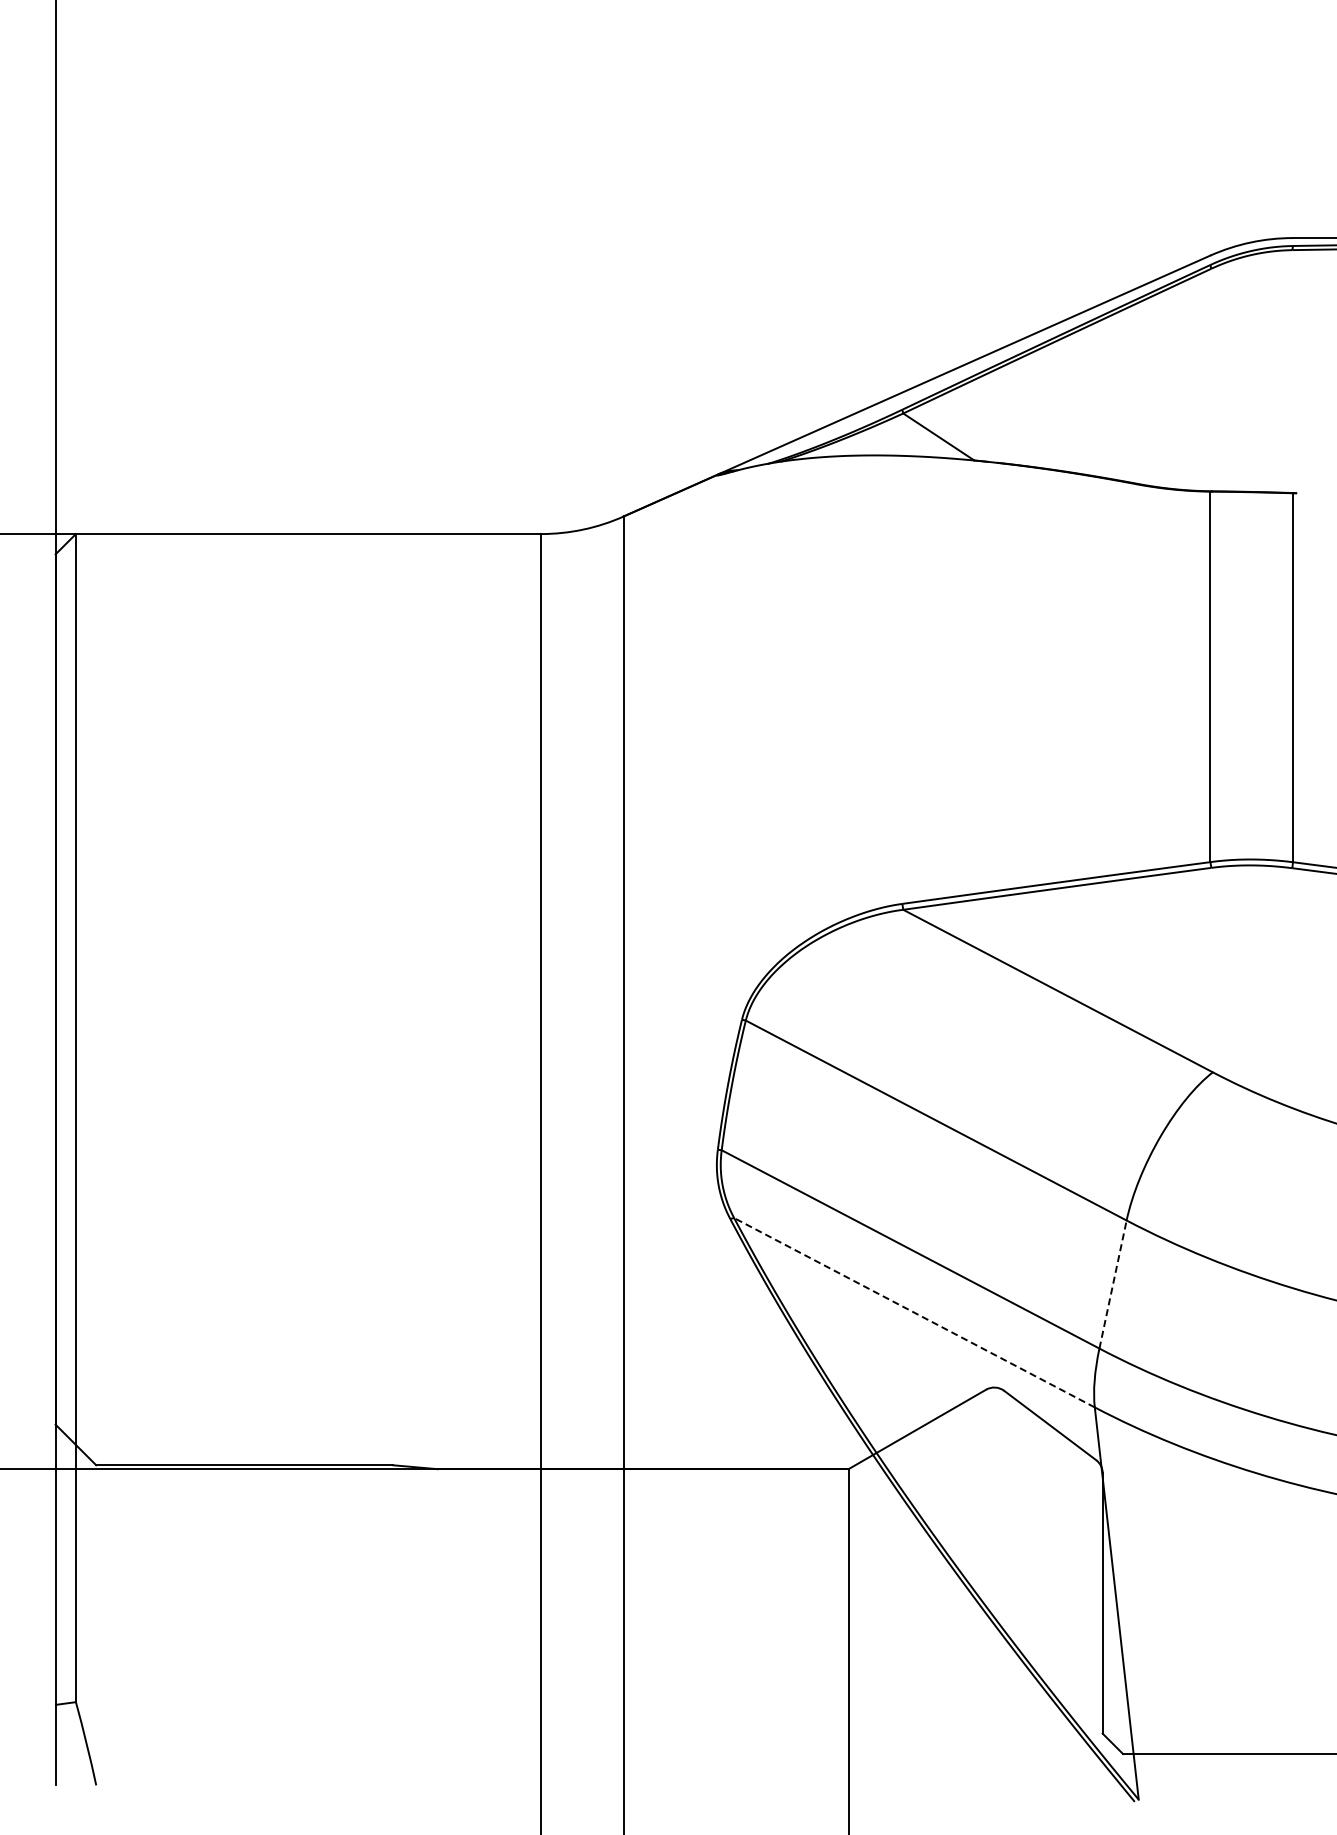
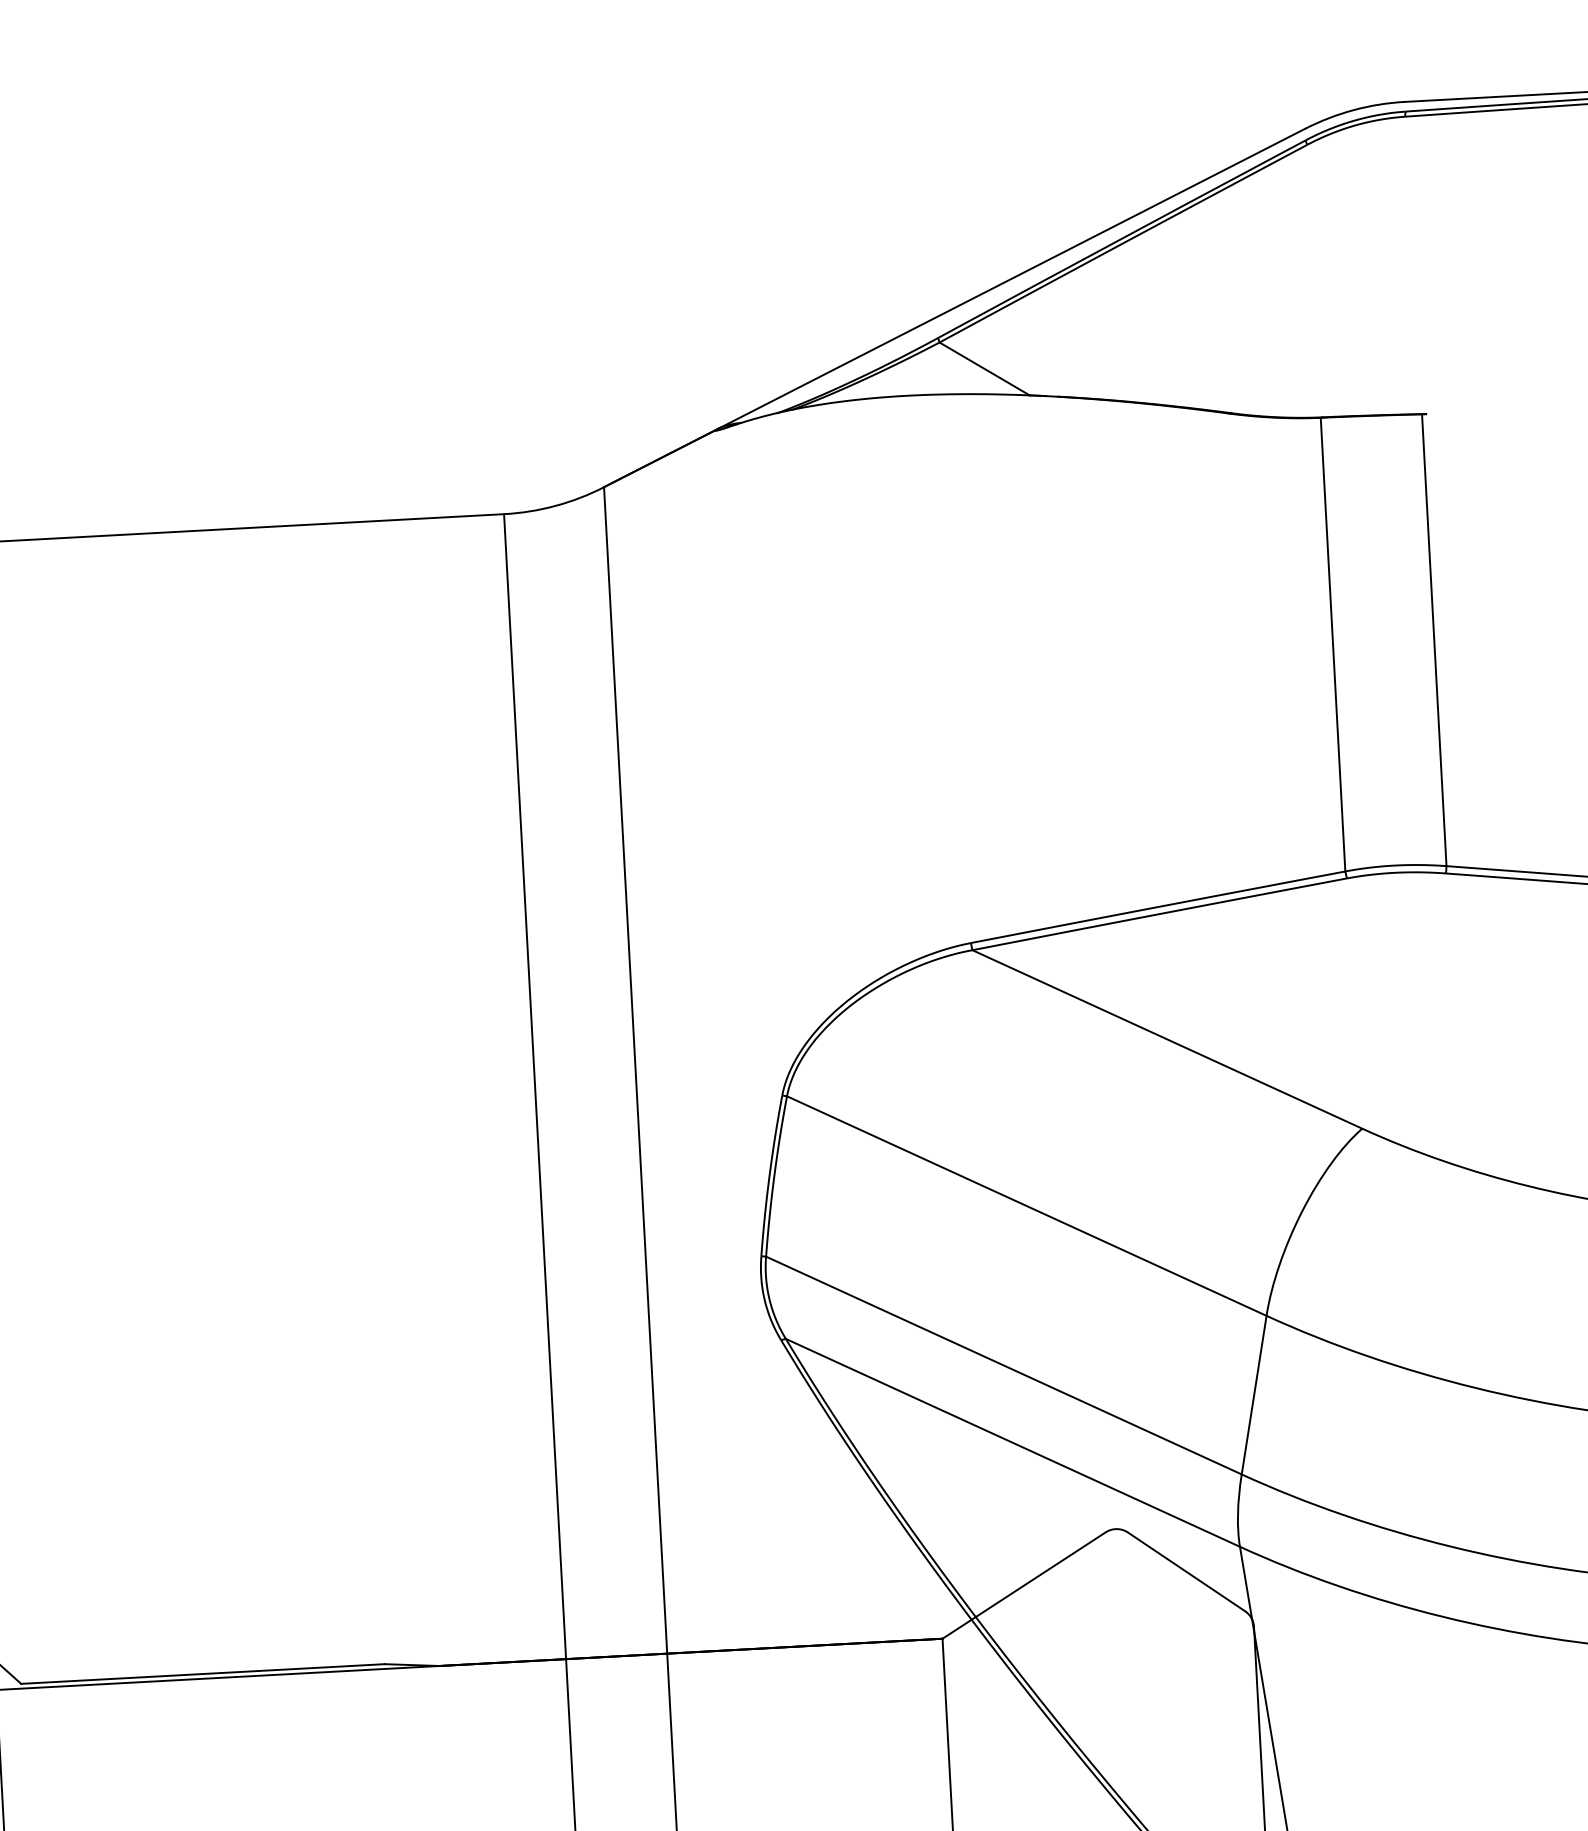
line: (1113, 1284) -> (1254, 1395), dashed -> solid
line: (914, 1312) -> (1012, 1442), dashed -> solid

